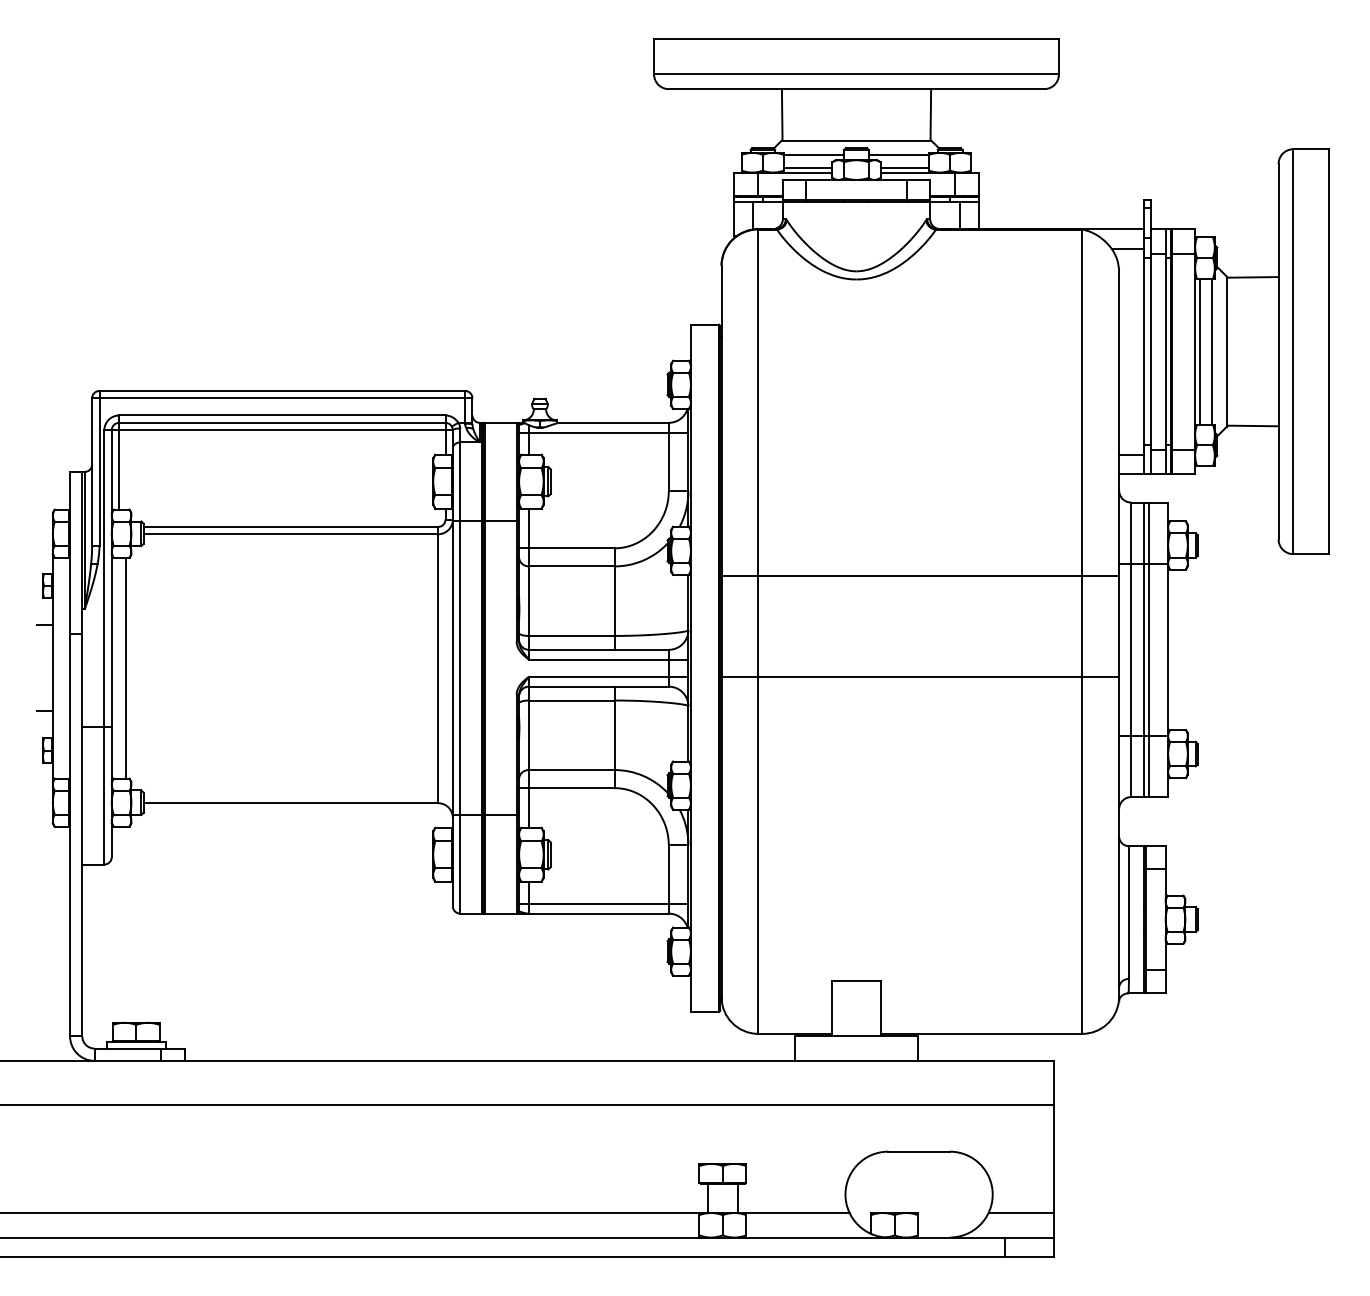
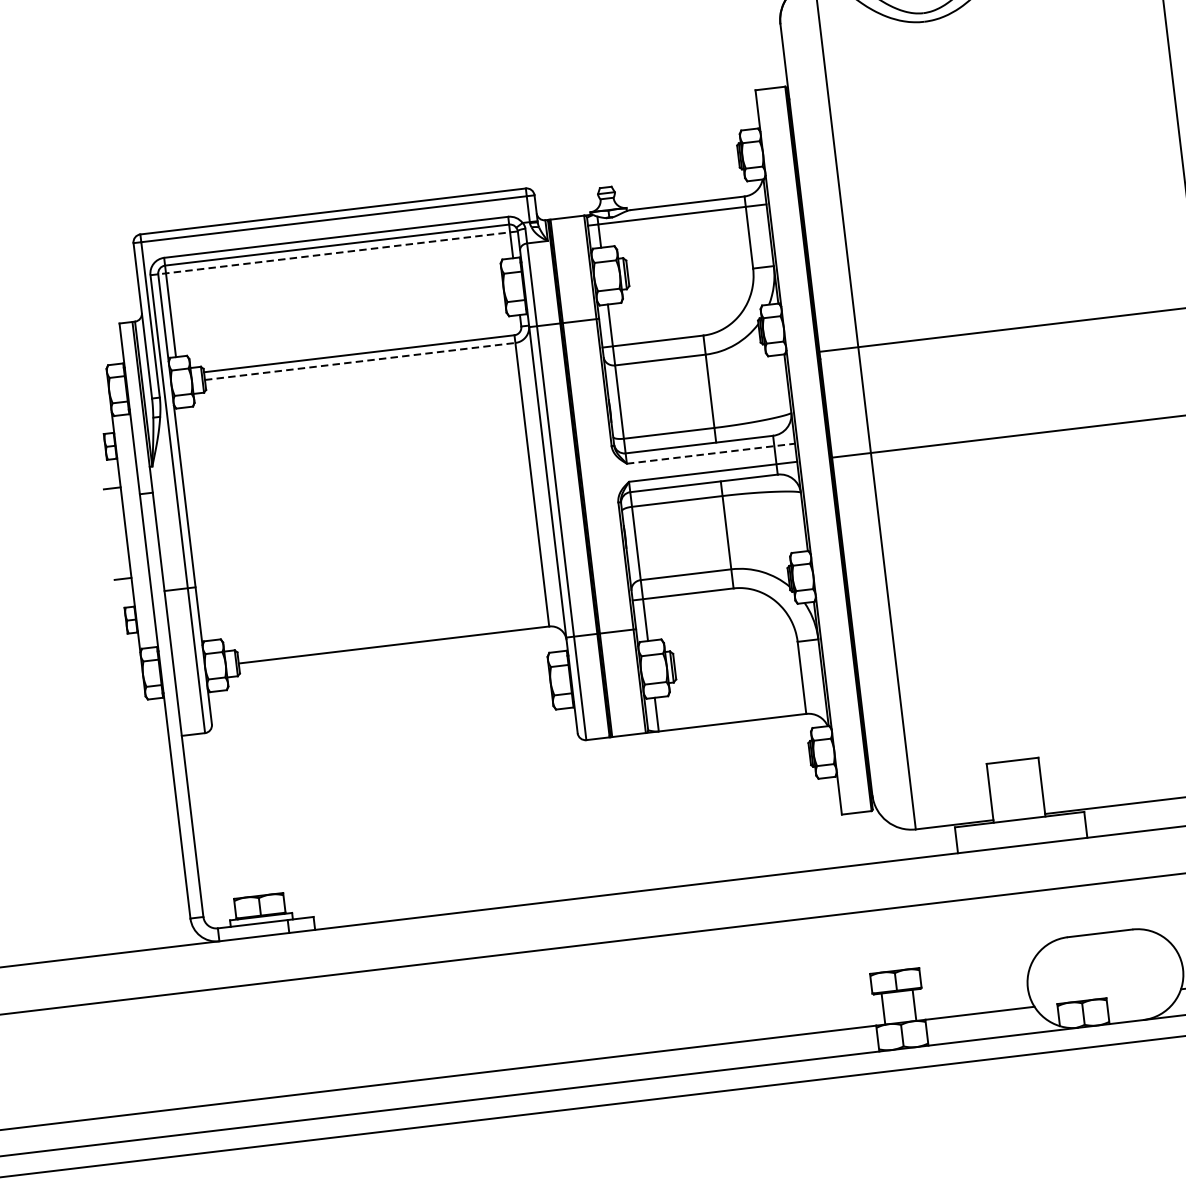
line: (279, 430) -> (335, 253), solid -> dashed
line: (291, 534) -> (360, 361), solid -> dashed
line: (608, 659) -> (710, 453), solid -> dashed
line: (126, 667) -> (203, 522), removed
line: (603, 903) -> (736, 711), removed

